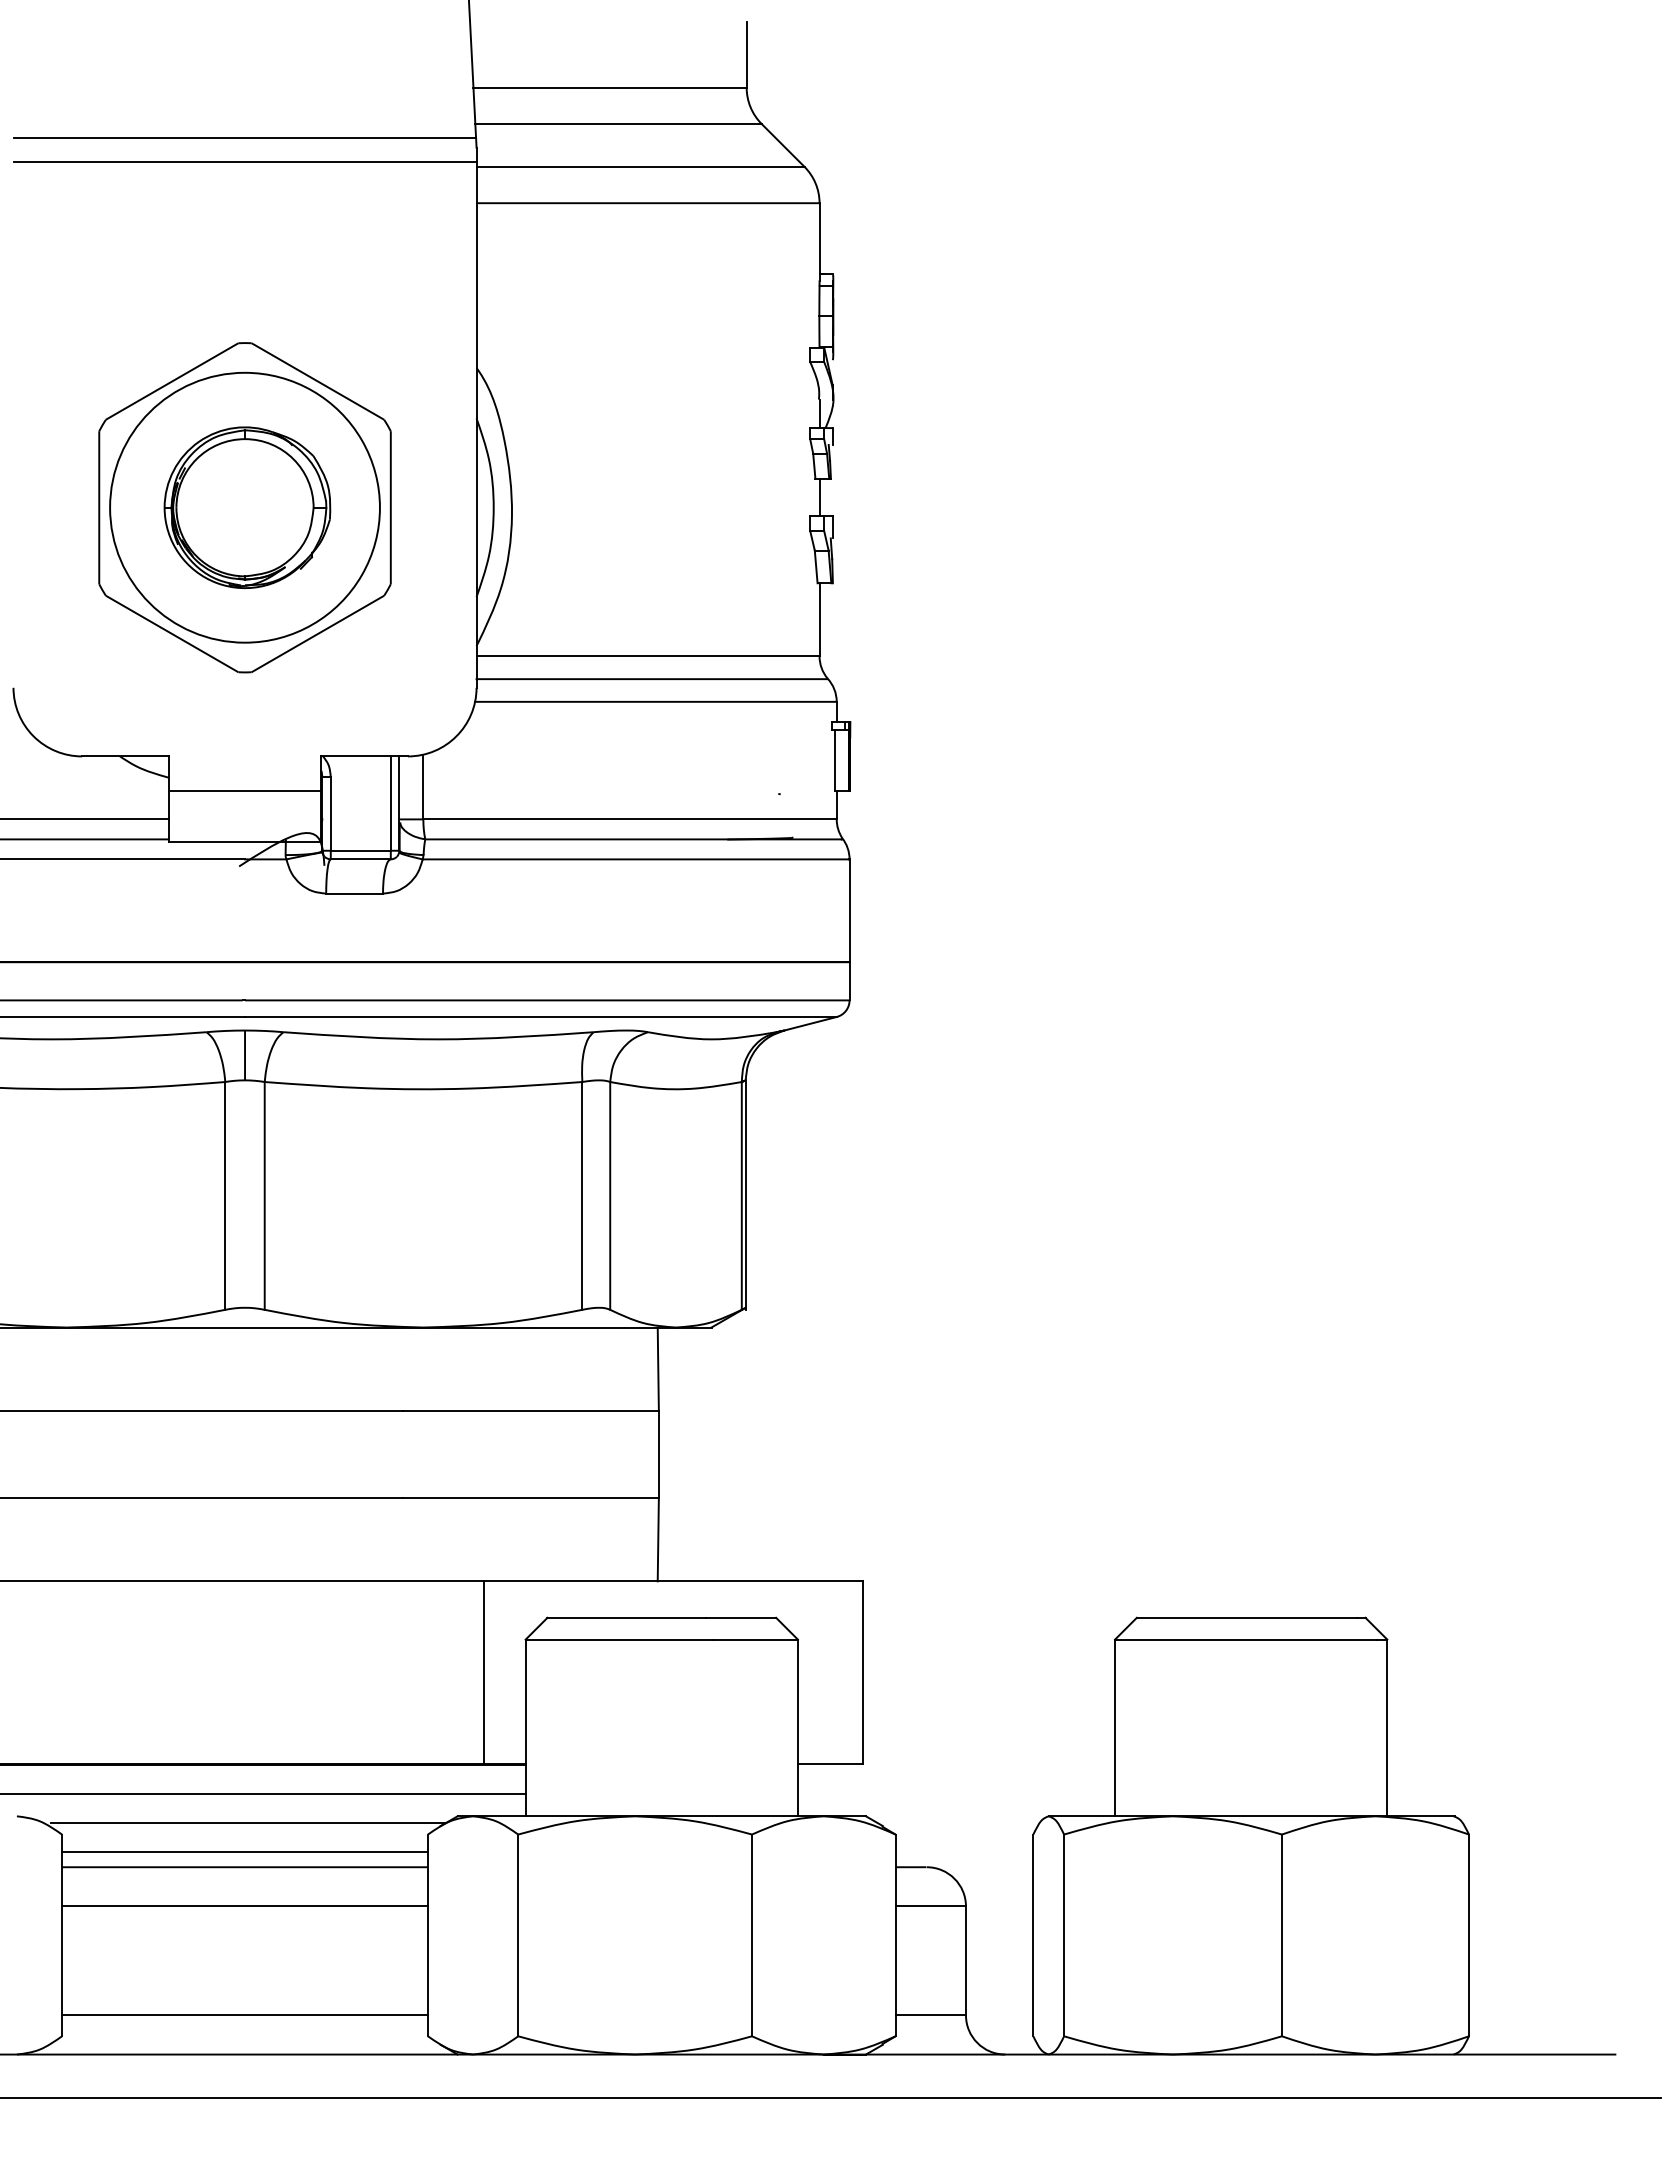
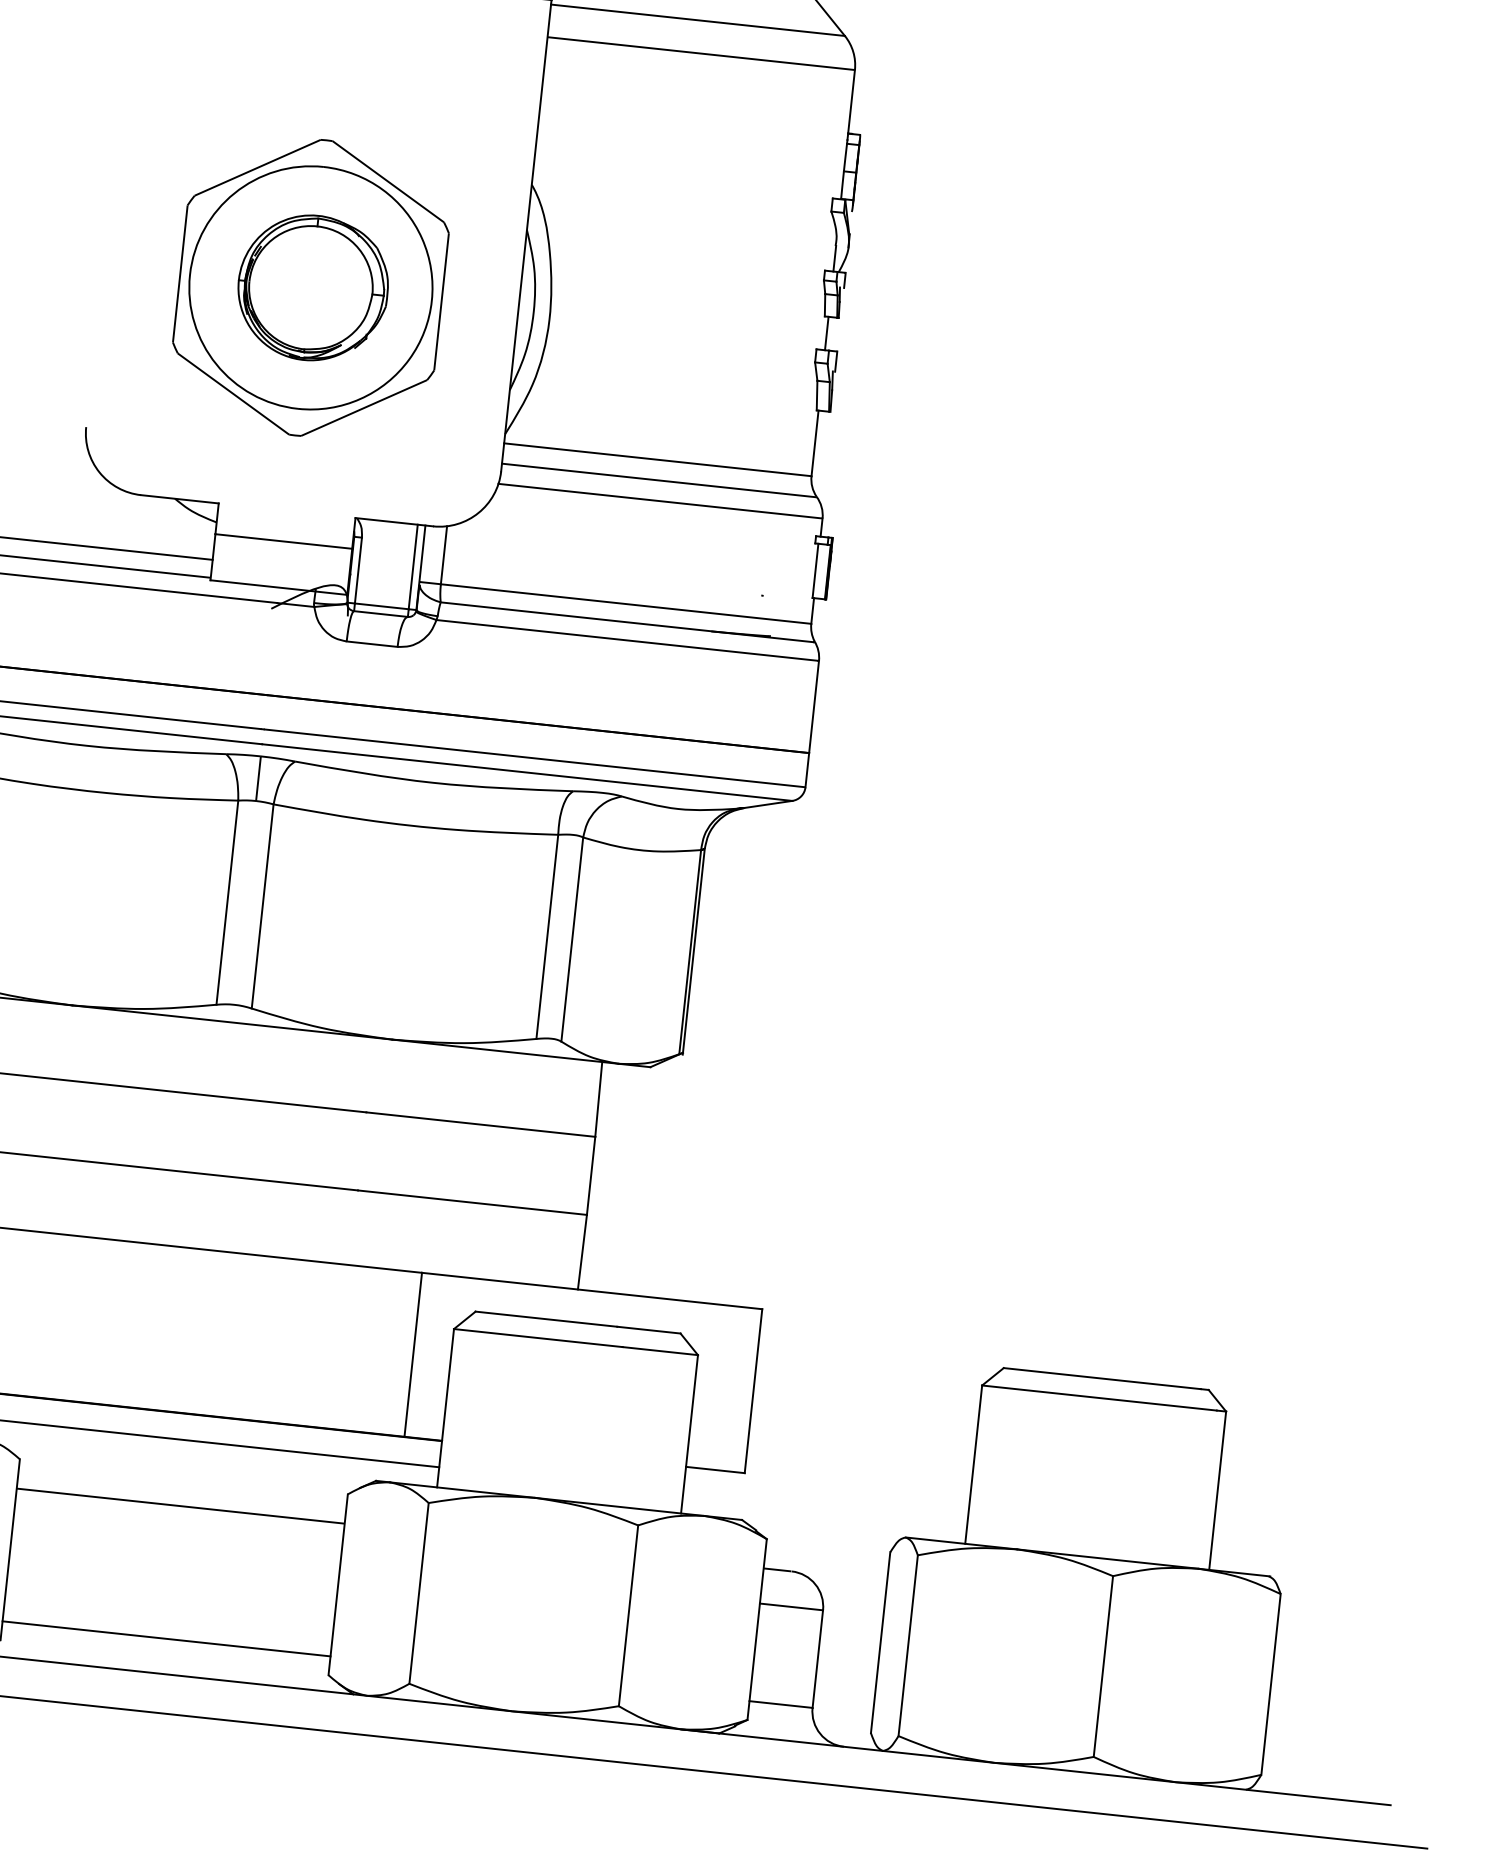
line: (248, 1823) -> (188, 1467), removed
line: (245, 1852) -> (182, 1492), removed
line: (245, 1906) -> (177, 1541), removed

